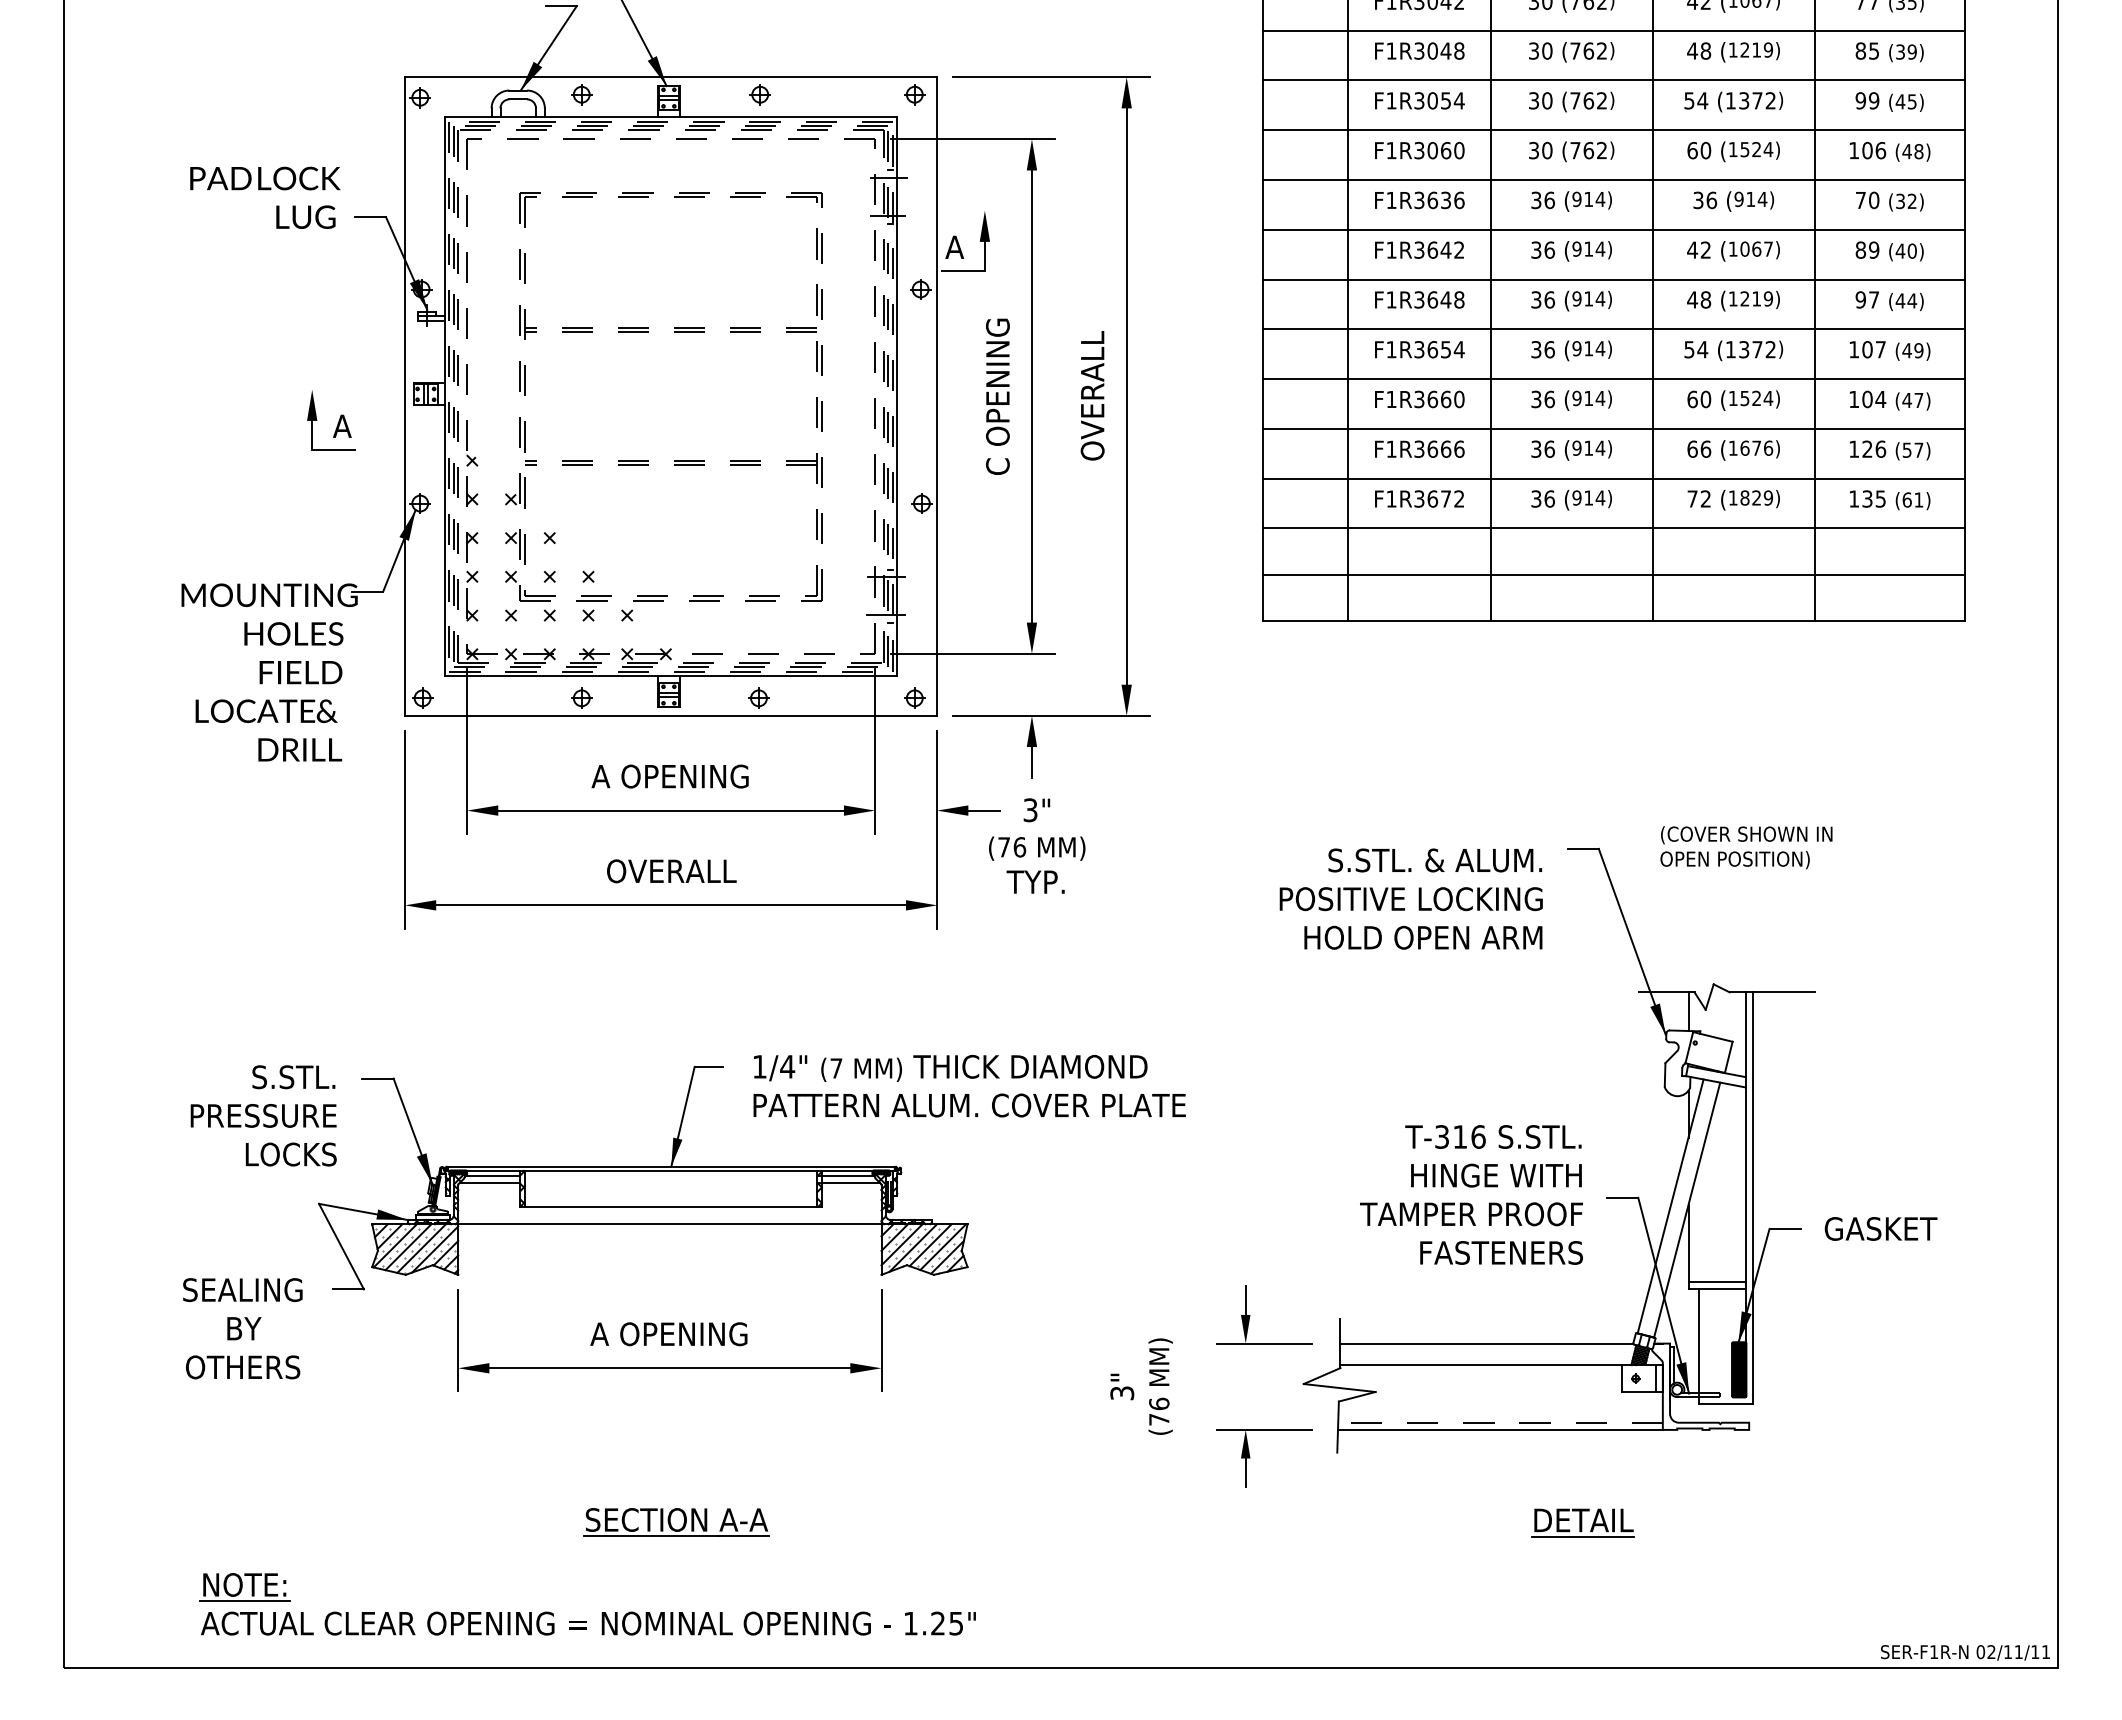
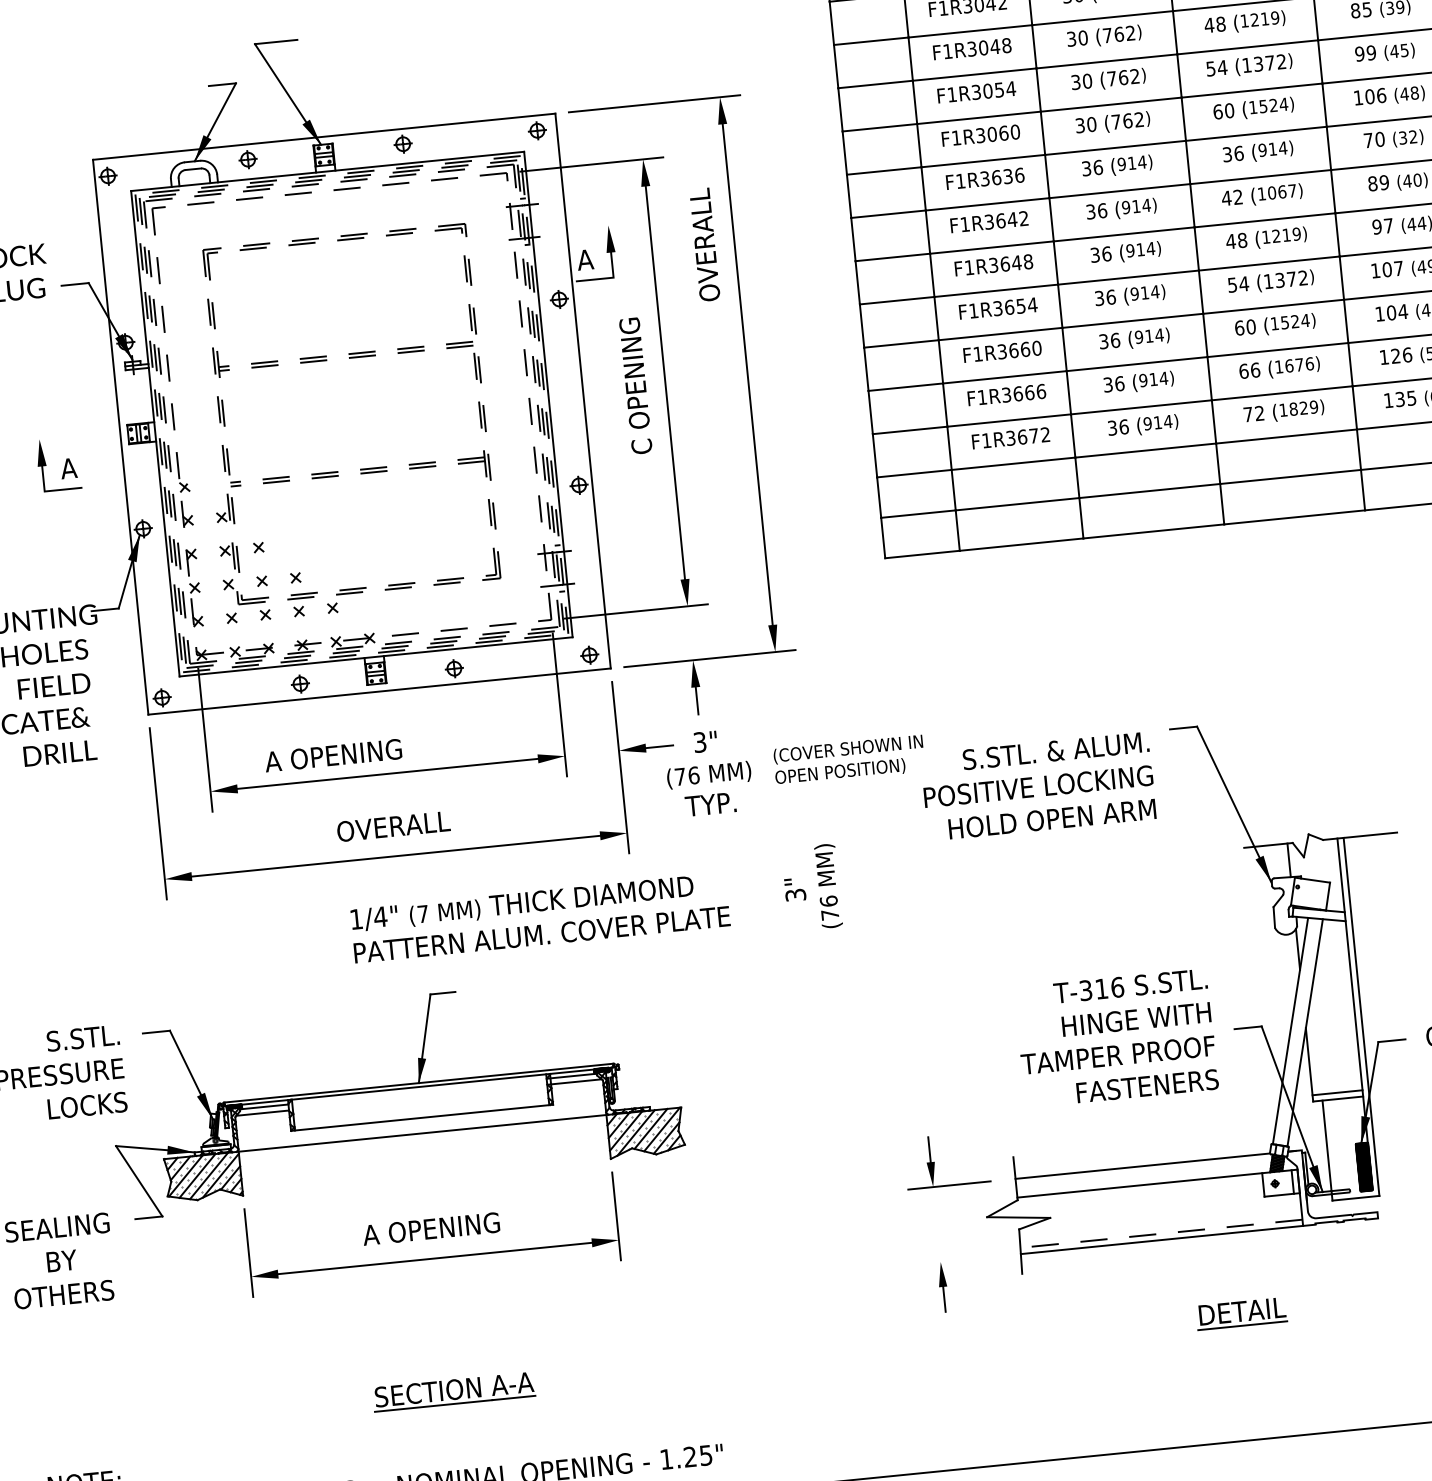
text: (1092, 395) -> (704, 244), moved
text: (669, 776) -> (332, 755), moved
text: (1746, 847) -> (849, 760), moved
text: (969, 1085) -> (540, 917), moved
text: (1141, 1386) -> (811, 887), moved
line: (1264, 1429) -> (956, 1260), removed

